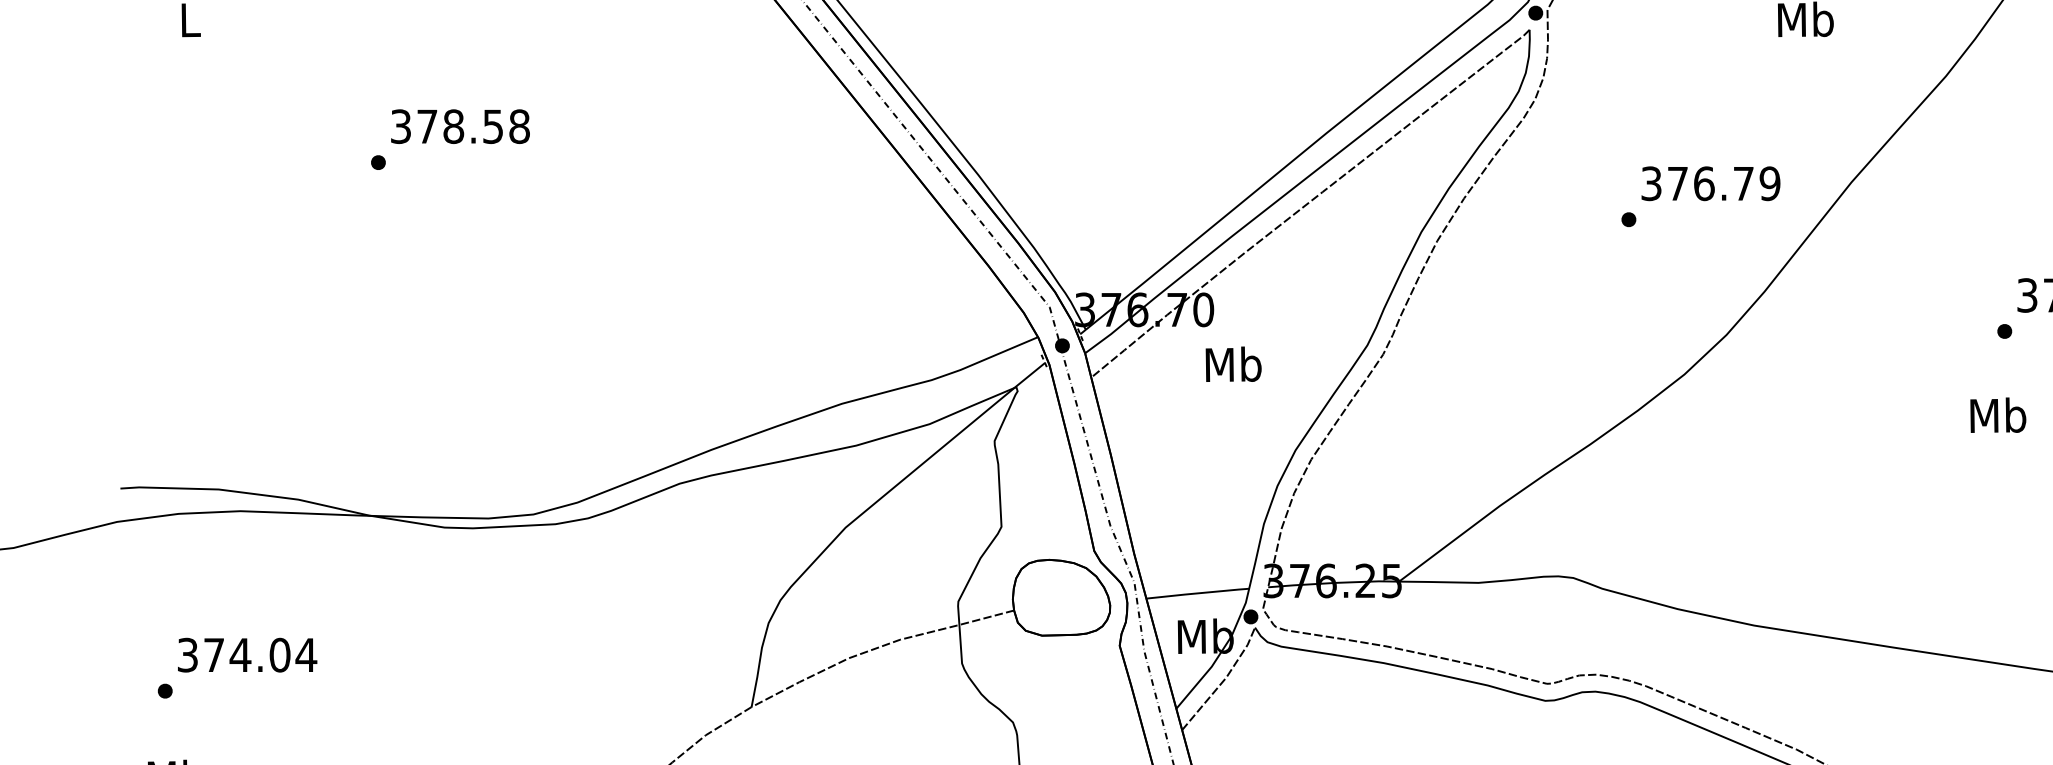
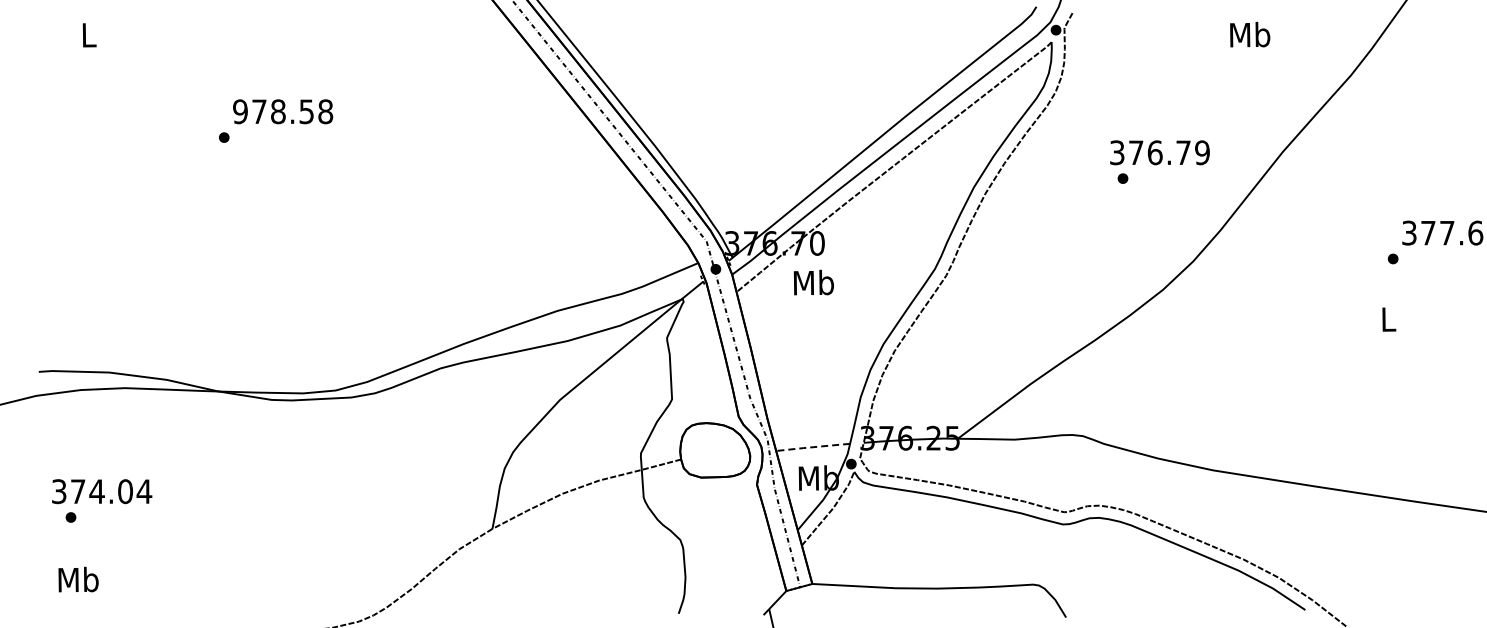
text: (401, 126) -> (240, 111), 378.58 -> 978.58
text: (1710, 183) -> (1159, 152), moved
text: (1233, 364) -> (813, 282), moved
text: (1998, 414) -> (1388, 318), Mb -> L
line: (1198, 593) -> (813, 447), solid -> dashed
text: (248, 654) -> (102, 491), moved

